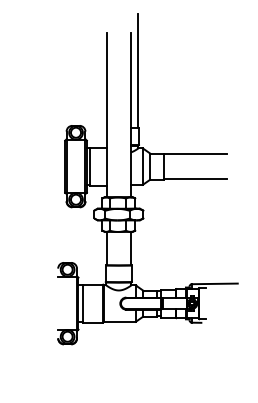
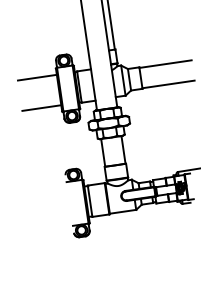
line: (41, 148) -> (37, 77), added
line: (41, 184) -> (41, 107), added

